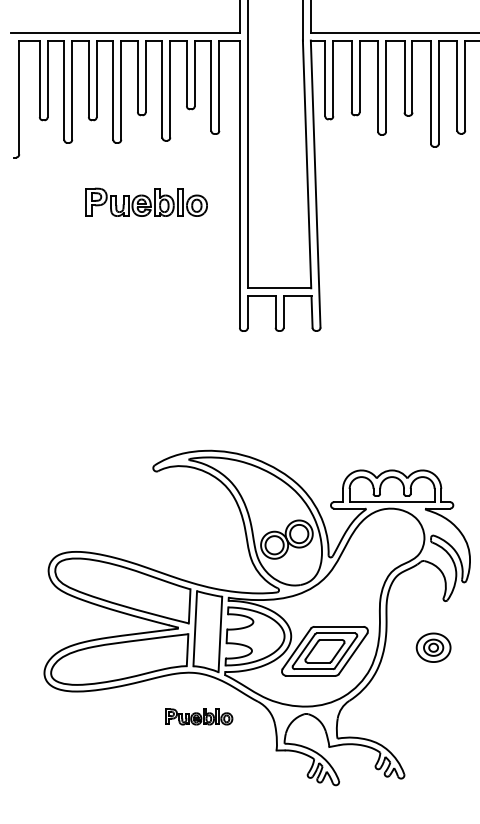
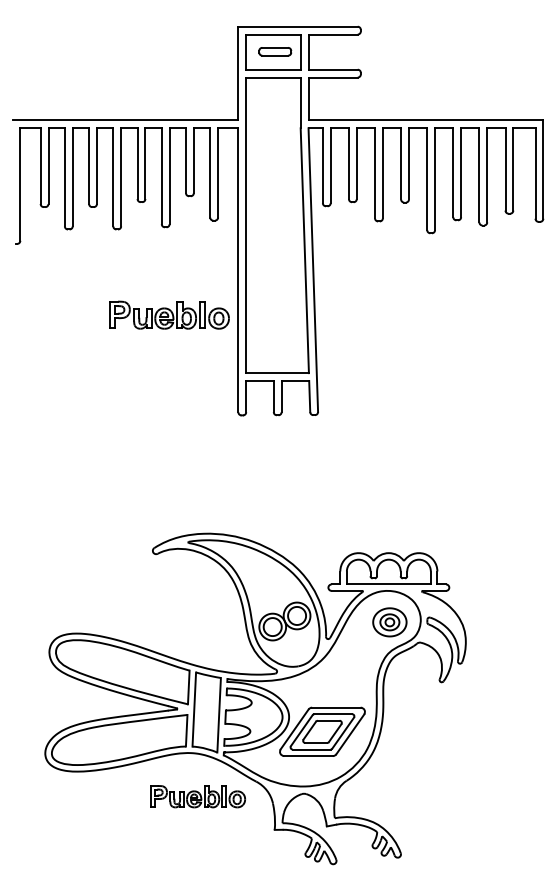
part: (146, 201) -> (169, 314), moved
part: (433, 647) -> (389, 622), moved
part: (198, 716) -> (197, 796), size x1.43

